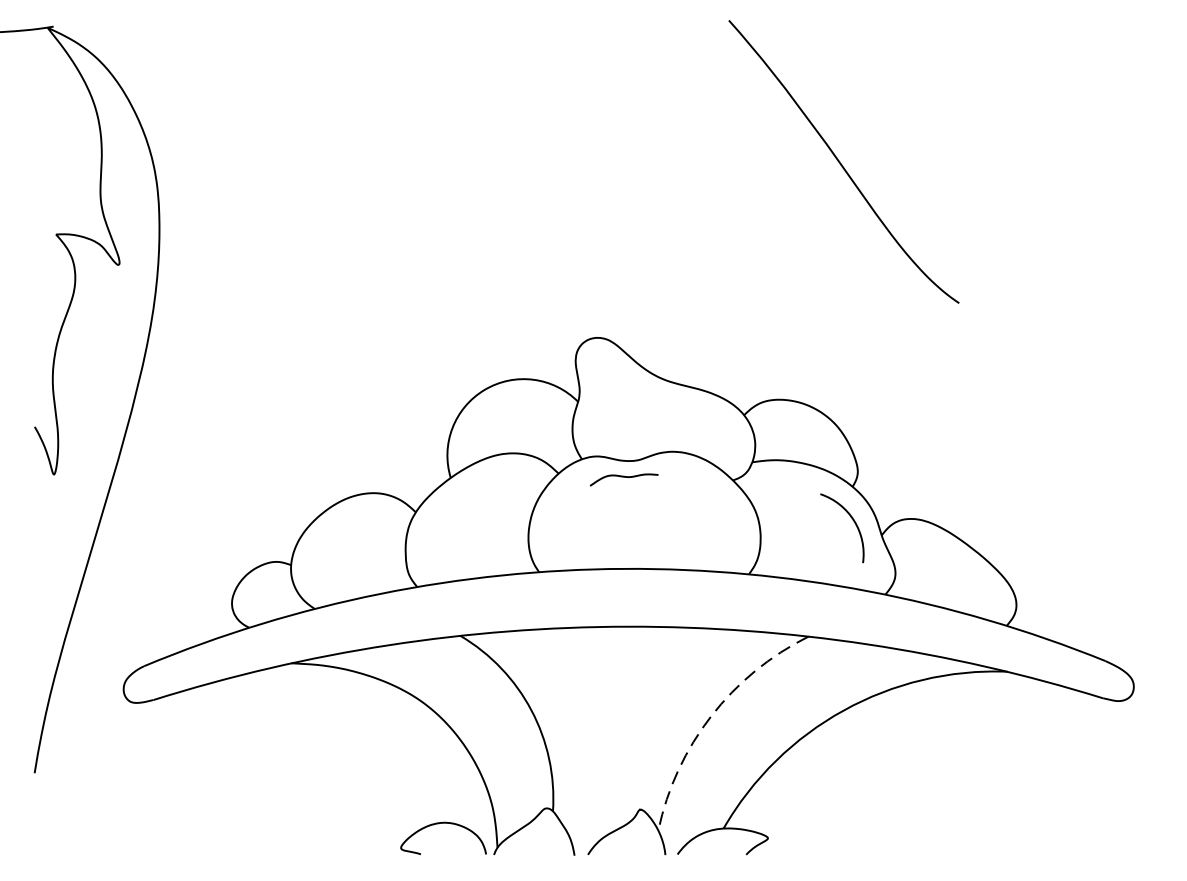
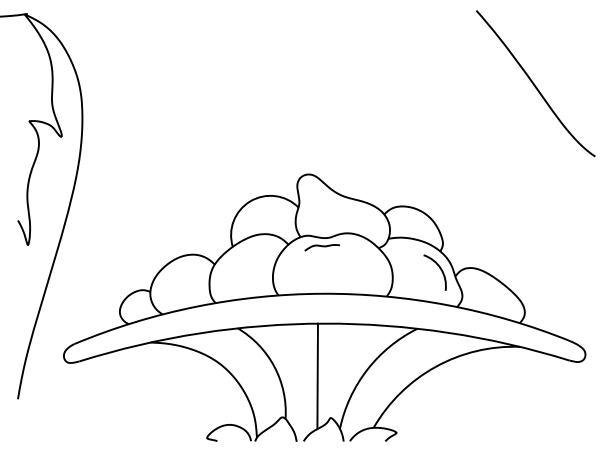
curve: (841, 161) -> (534, 83), moved
arc: (711, 715) -> (367, 369), dashed -> solid
line: (614, 729) -> (317, 376), added

